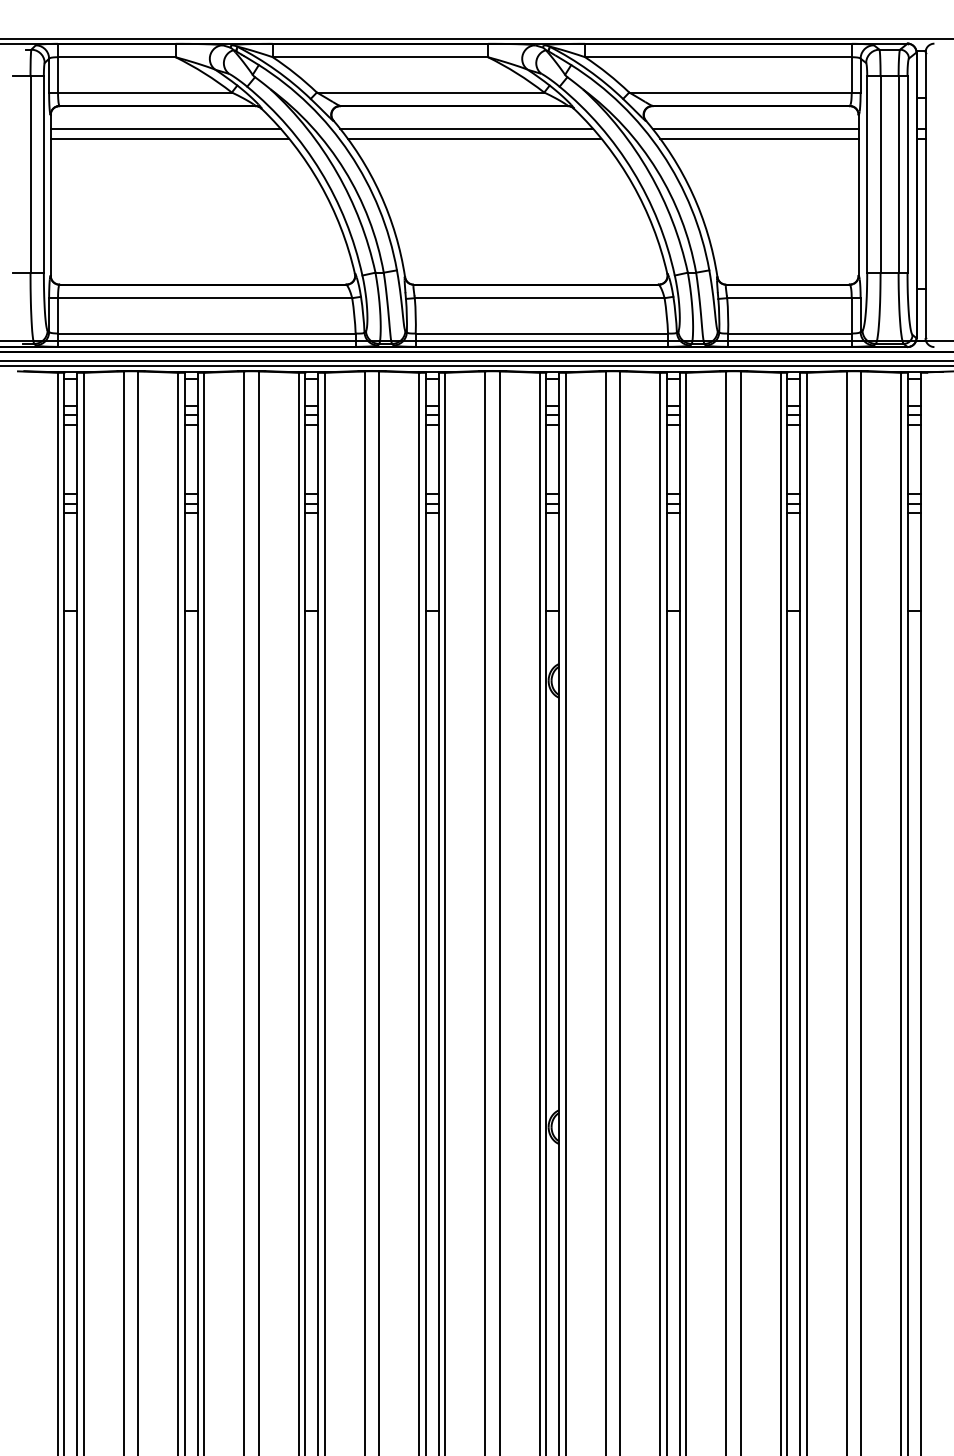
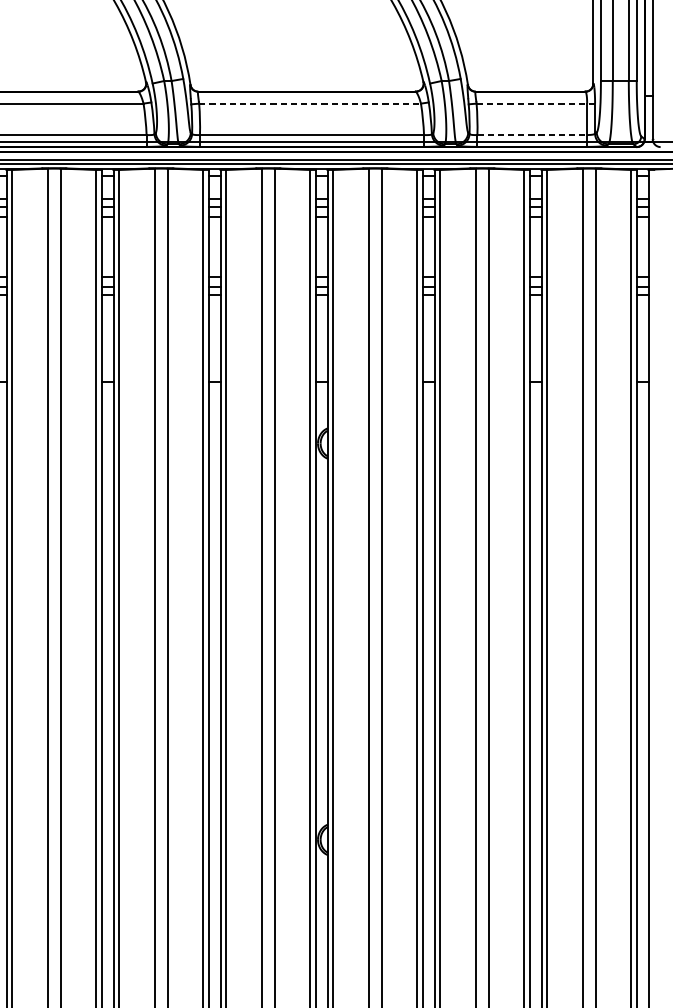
line: (539, 298) -> (309, 103), solid -> dashed
line: (793, 298) -> (535, 103), solid -> dashed
line: (789, 333) -> (531, 135), solid -> dashed

